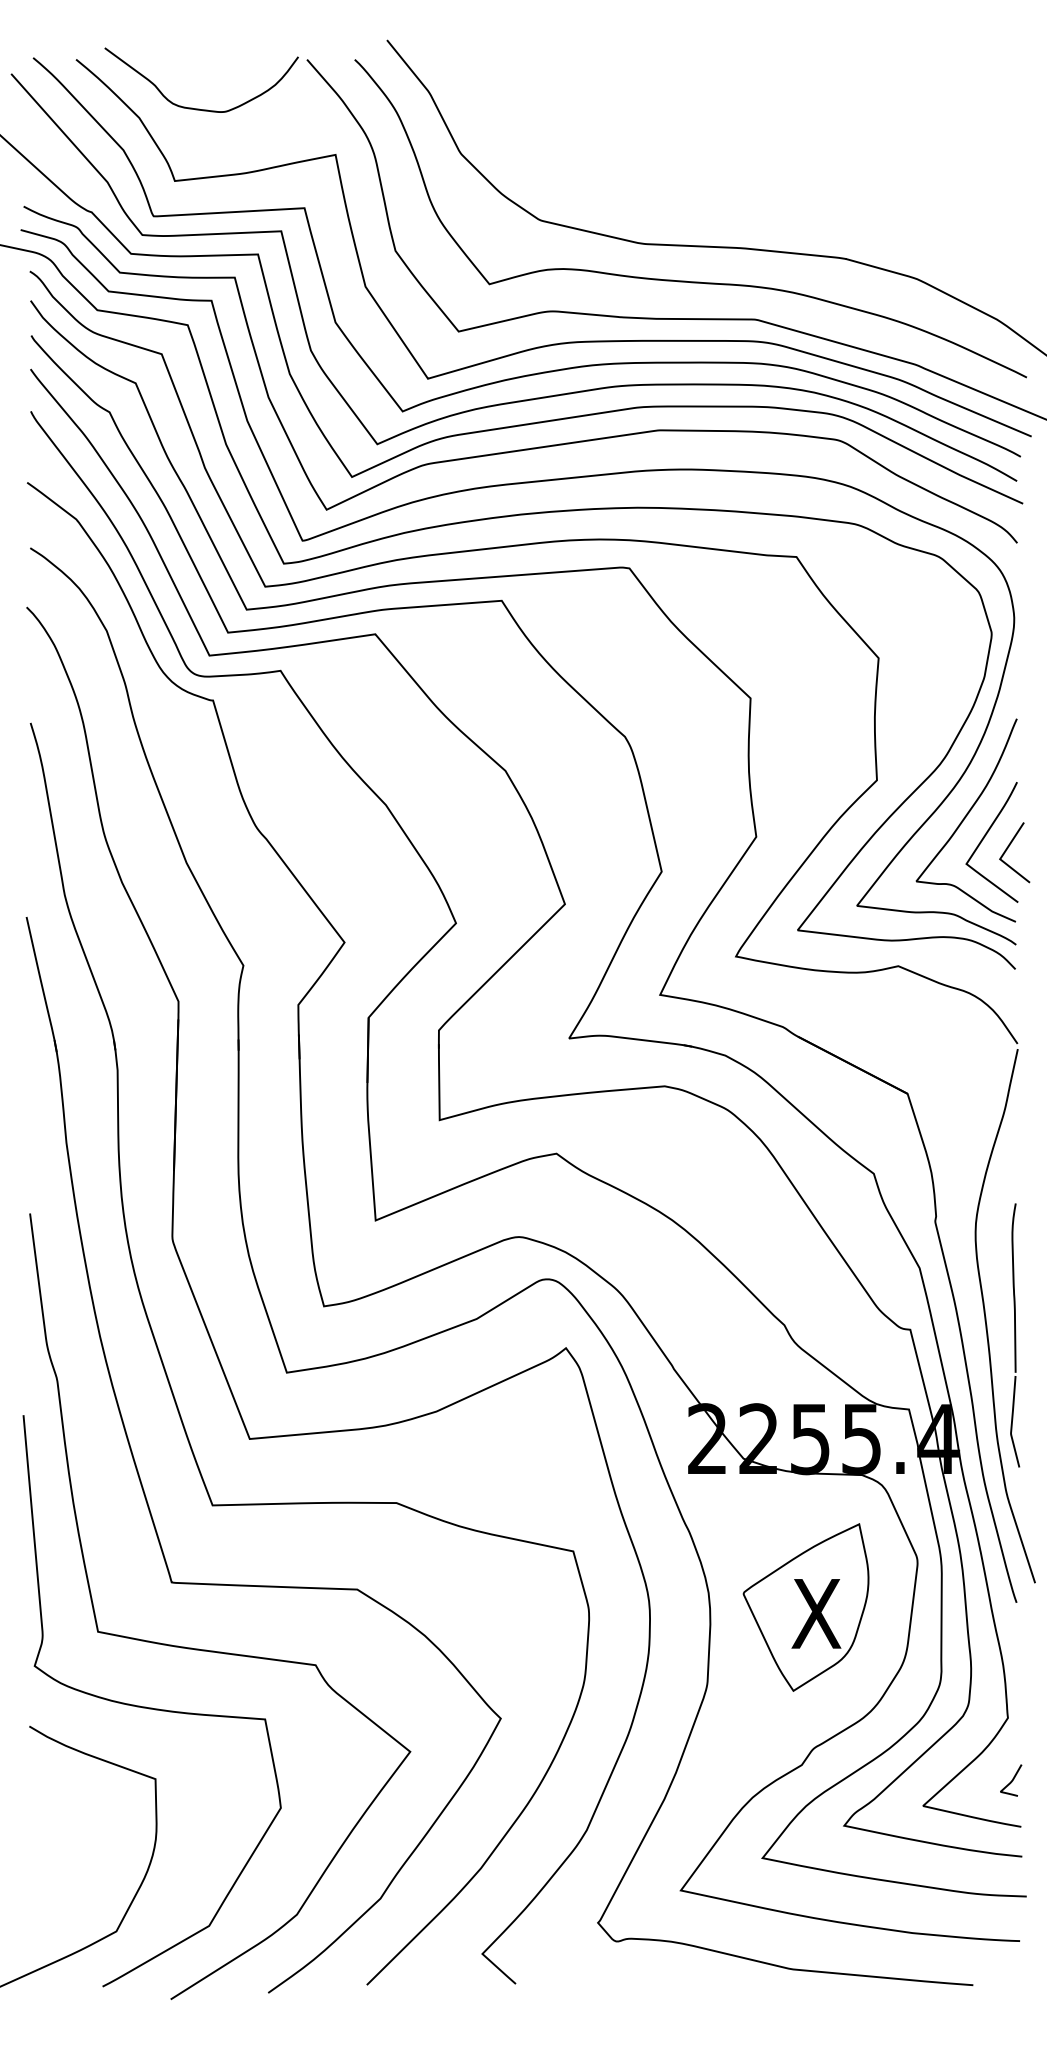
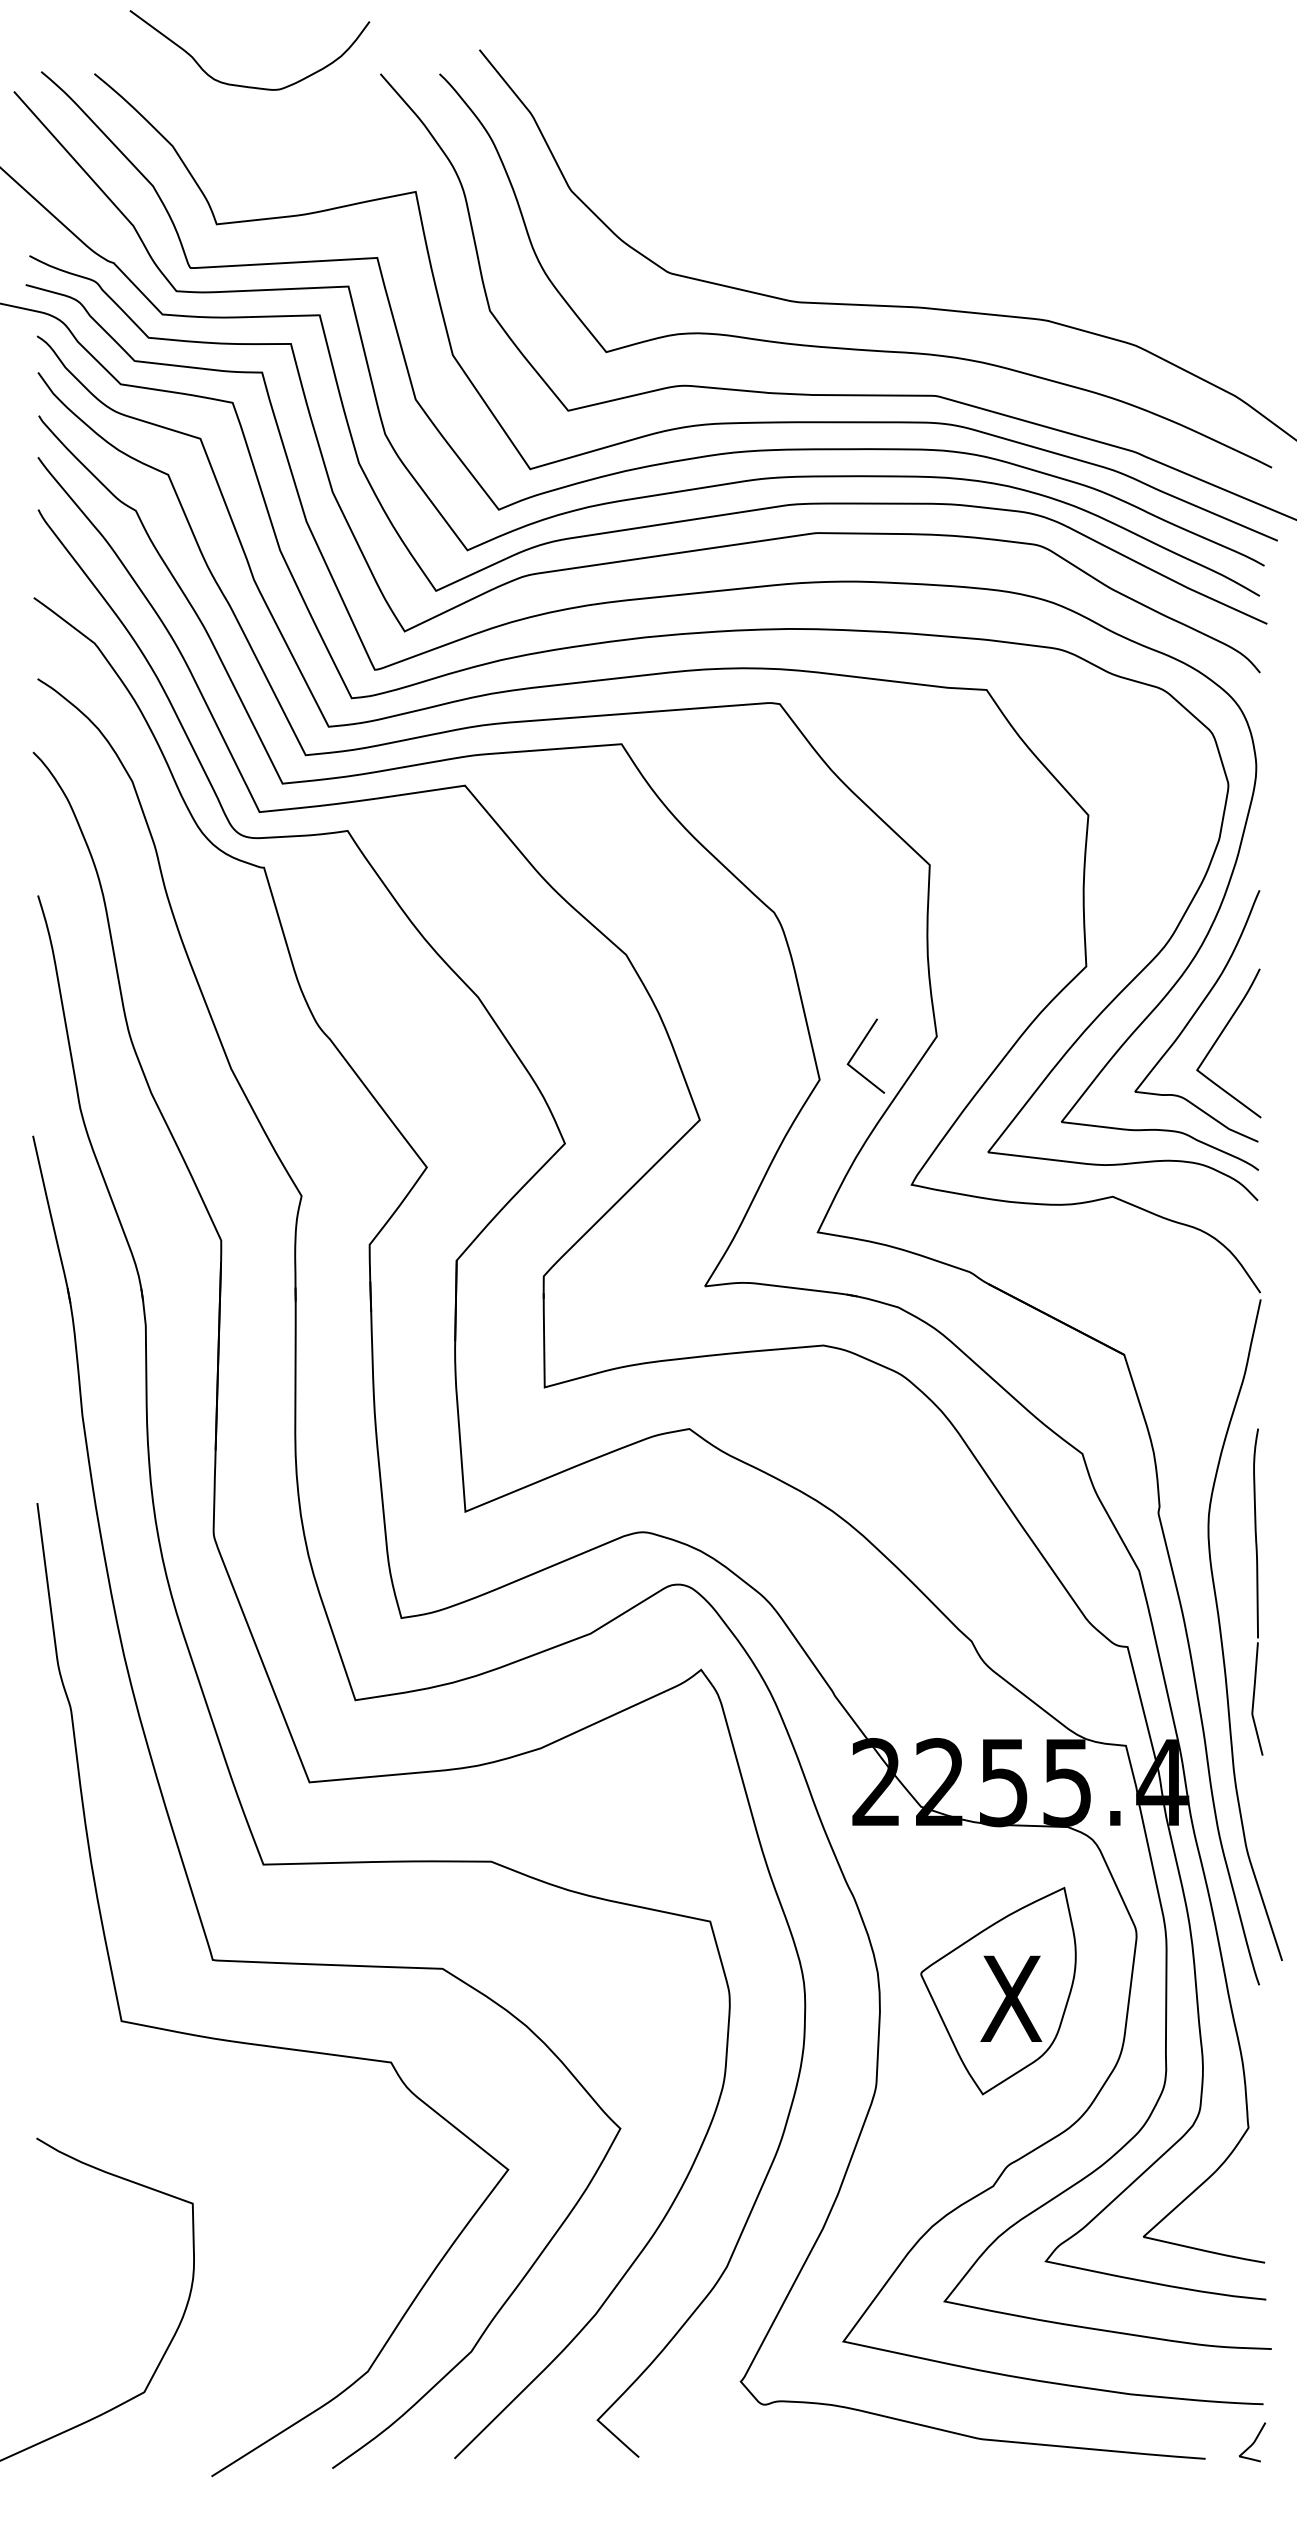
curve: (198, 108) -> (245, 85), moved
line: (1007, 848) -> (857, 1051), moved
part: (1015, 1334) -> (1257, 1591), moved
curve: (148, 1707) -> (184, 2114), removed
curve: (1011, 1780) -> (1252, 2442), moved

